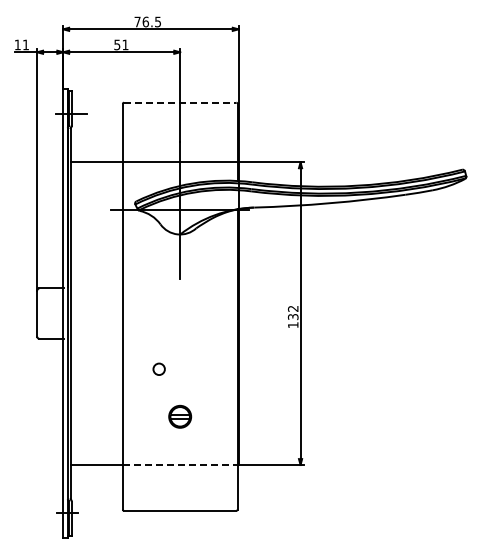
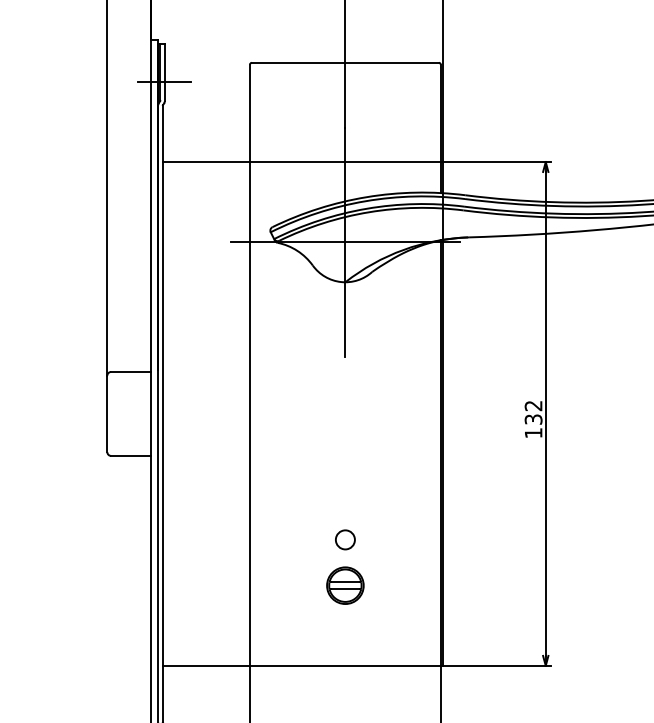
line: (180, 102) -> (345, 62), dashed -> solid
circle: (158, 368) -> (344, 538), moved
line: (180, 464) -> (345, 665), dashed -> solid

